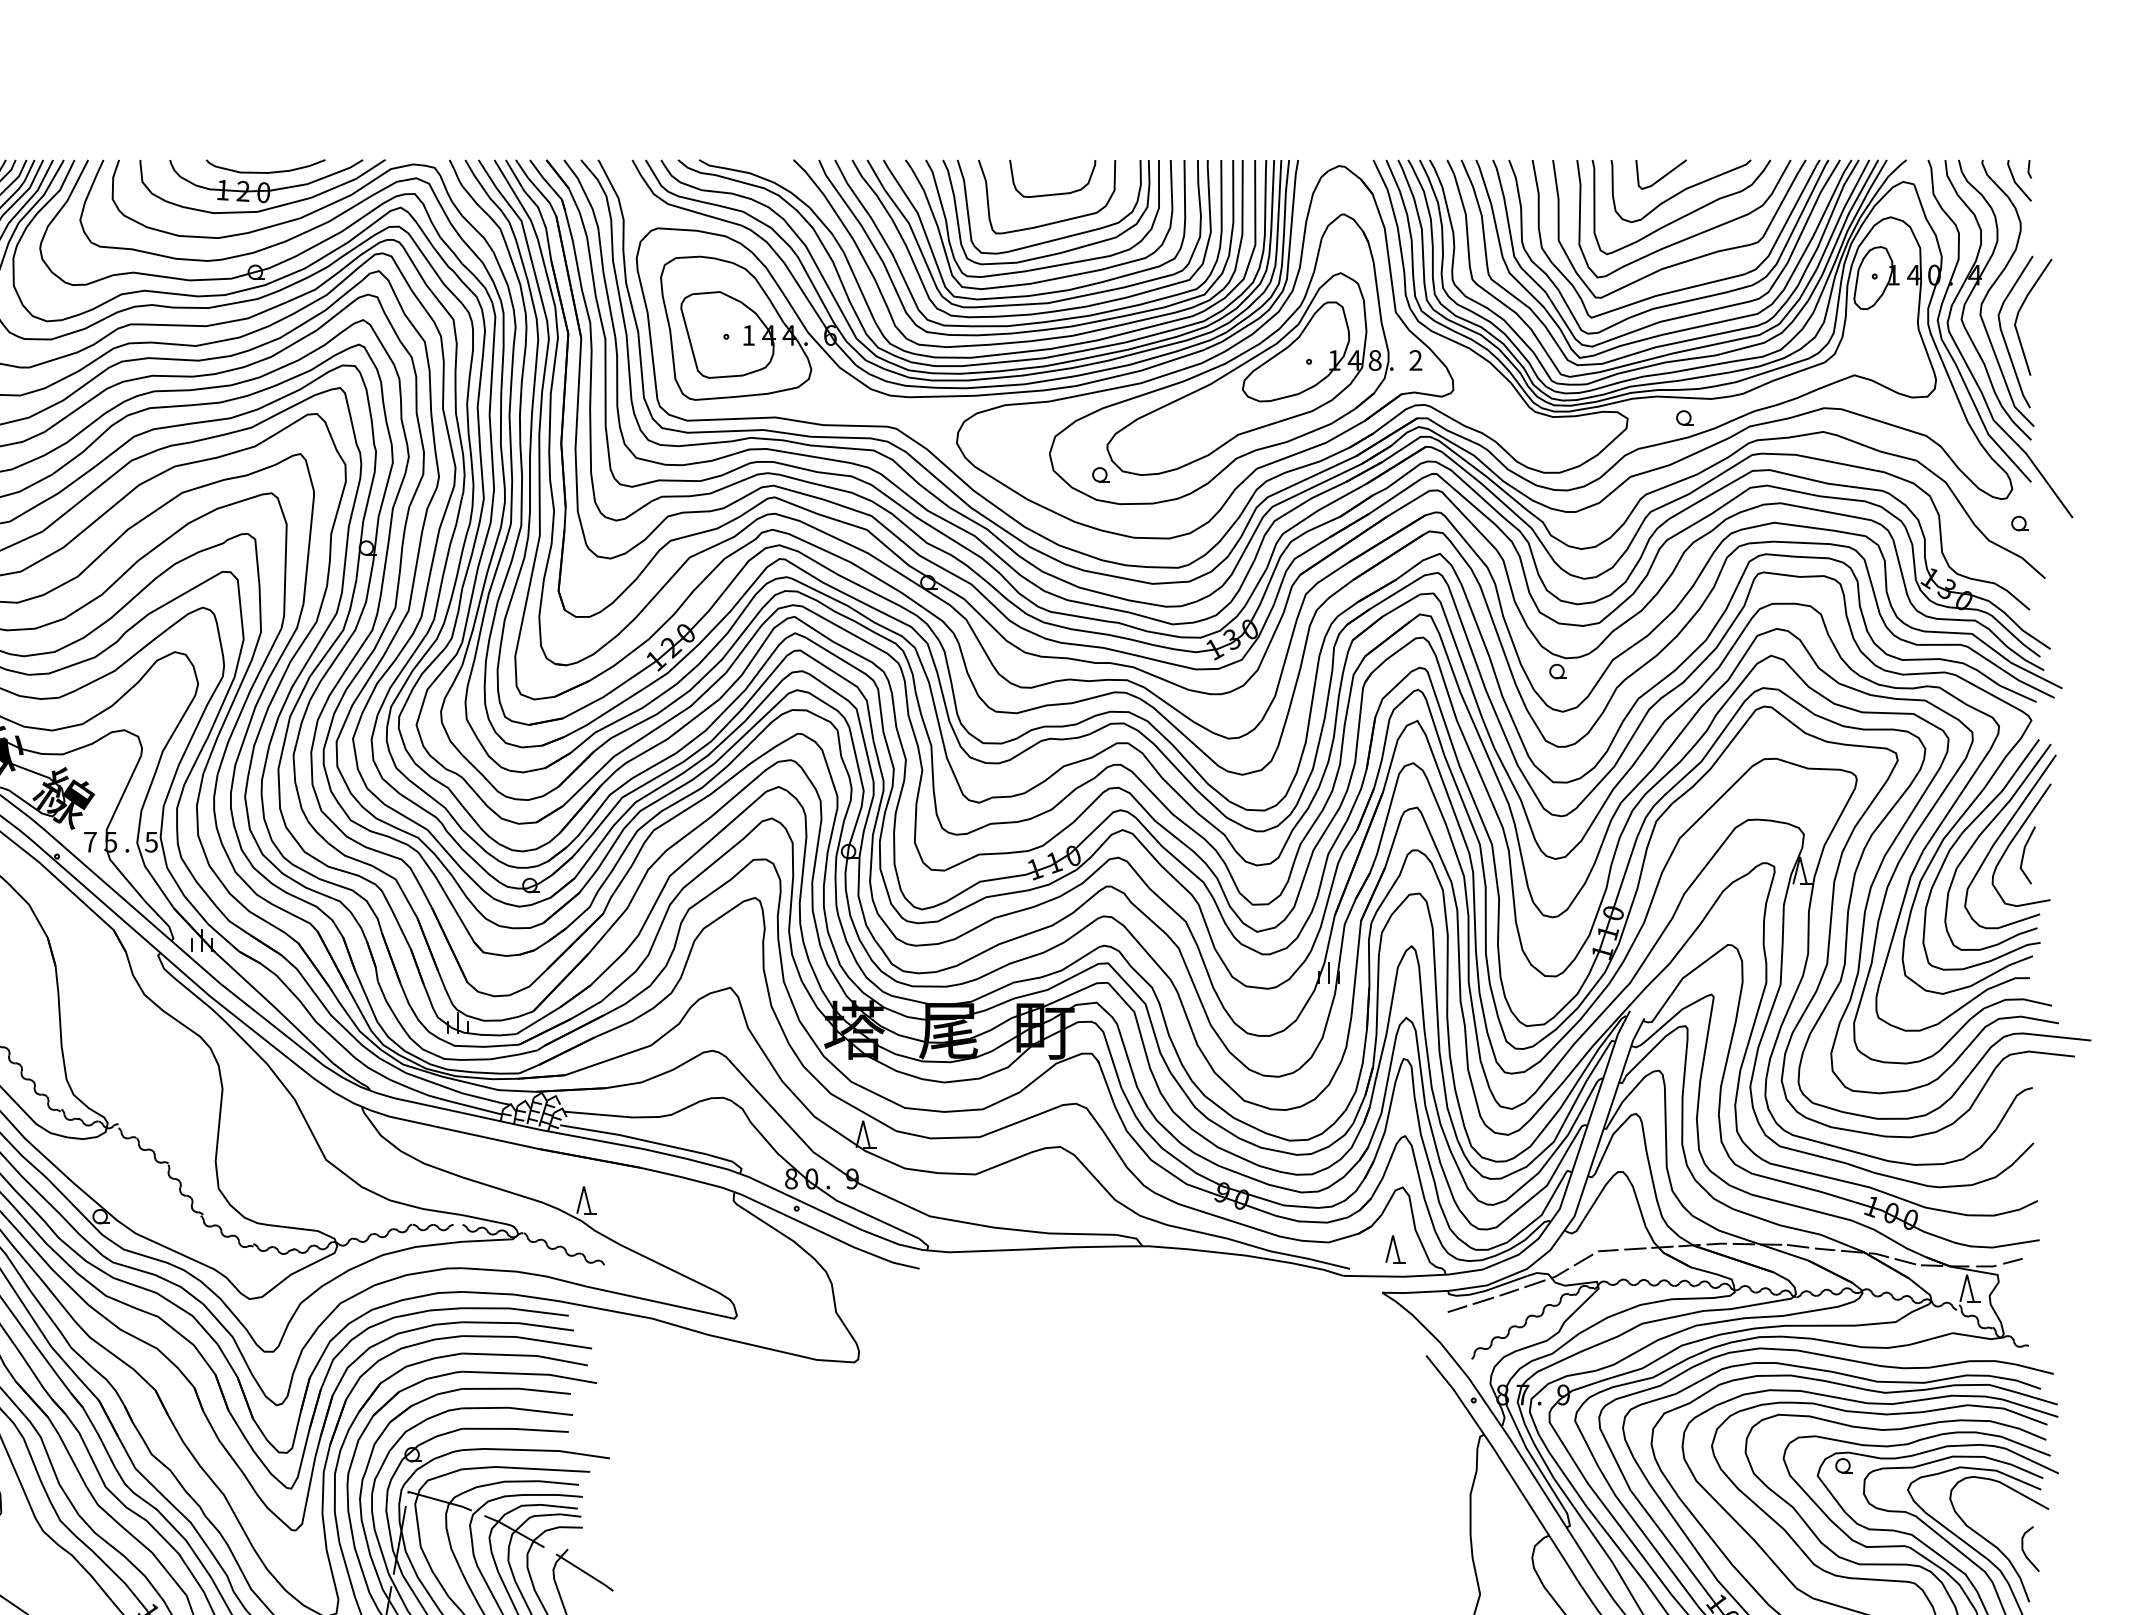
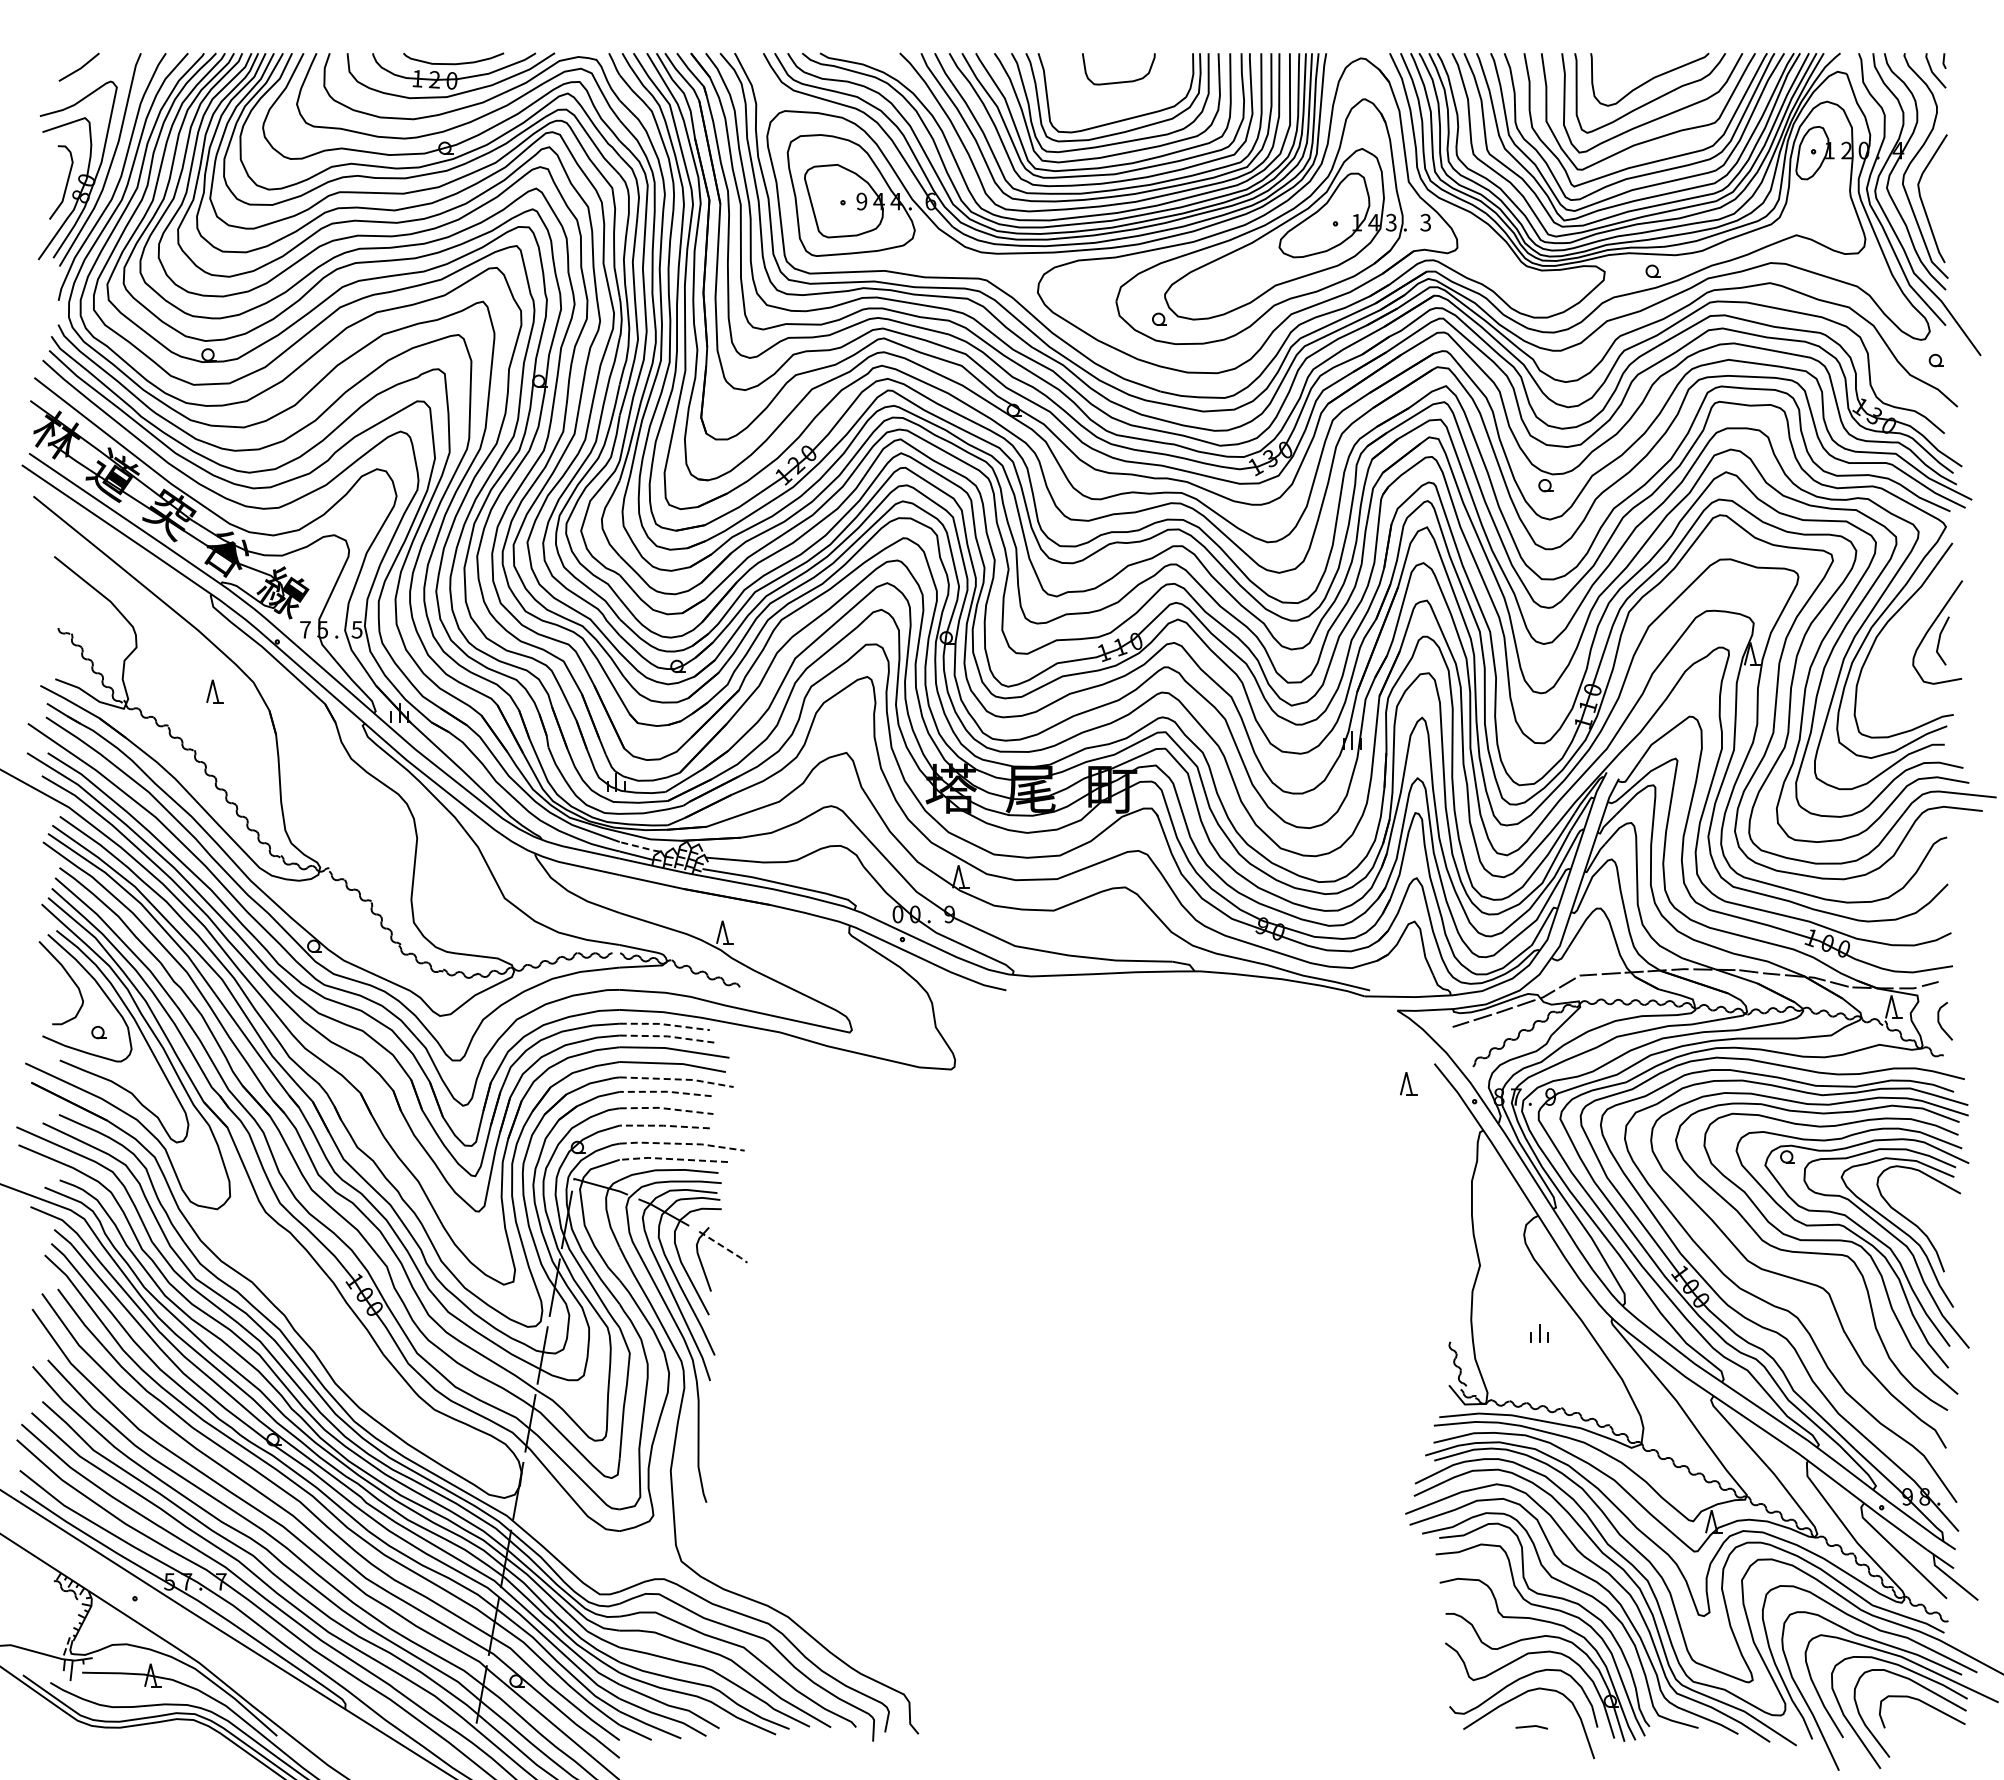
line: (1662, 175) -> (1634, 66), removed
curve: (1052, 221) -> (1118, 105), removed
text: (1912, 275) -> (1845, 150), 4 -> 2
line: (2021, 309) -> (1937, 179), removed
text: (748, 335) -> (861, 201), 1 -> 9
text: (1374, 360) -> (1390, 222), 8 -> 3
text: (1415, 360) -> (1425, 222), 2 -> 3
part: (2000, 846) -> (1919, 633), removed
line: (486, 1099) -> (640, 847), solid -> dashed
text: (790, 1180) -> (897, 915), 8 -> 0
part: (1395, 1248) -> (1408, 1083), moved
line: (515, 1309) -> (664, 1024), solid -> dashed
line: (517, 1323) -> (666, 1036), solid -> dashed
line: (529, 1374) -> (676, 1079), solid -> dashed
line: (516, 1388) -> (665, 1091), solid -> dashed
line: (516, 1408) -> (665, 1108), solid -> dashed
line: (515, 1428) -> (664, 1125), solid -> dashed
line: (536, 1449) -> (682, 1143), solid -> dashed
line: (524, 1468) -> (672, 1159), solid -> dashed
curve: (2024, 1551) -> (1940, 1023), moved
line: (586, 1573) -> (724, 1247), solid -> dashed

